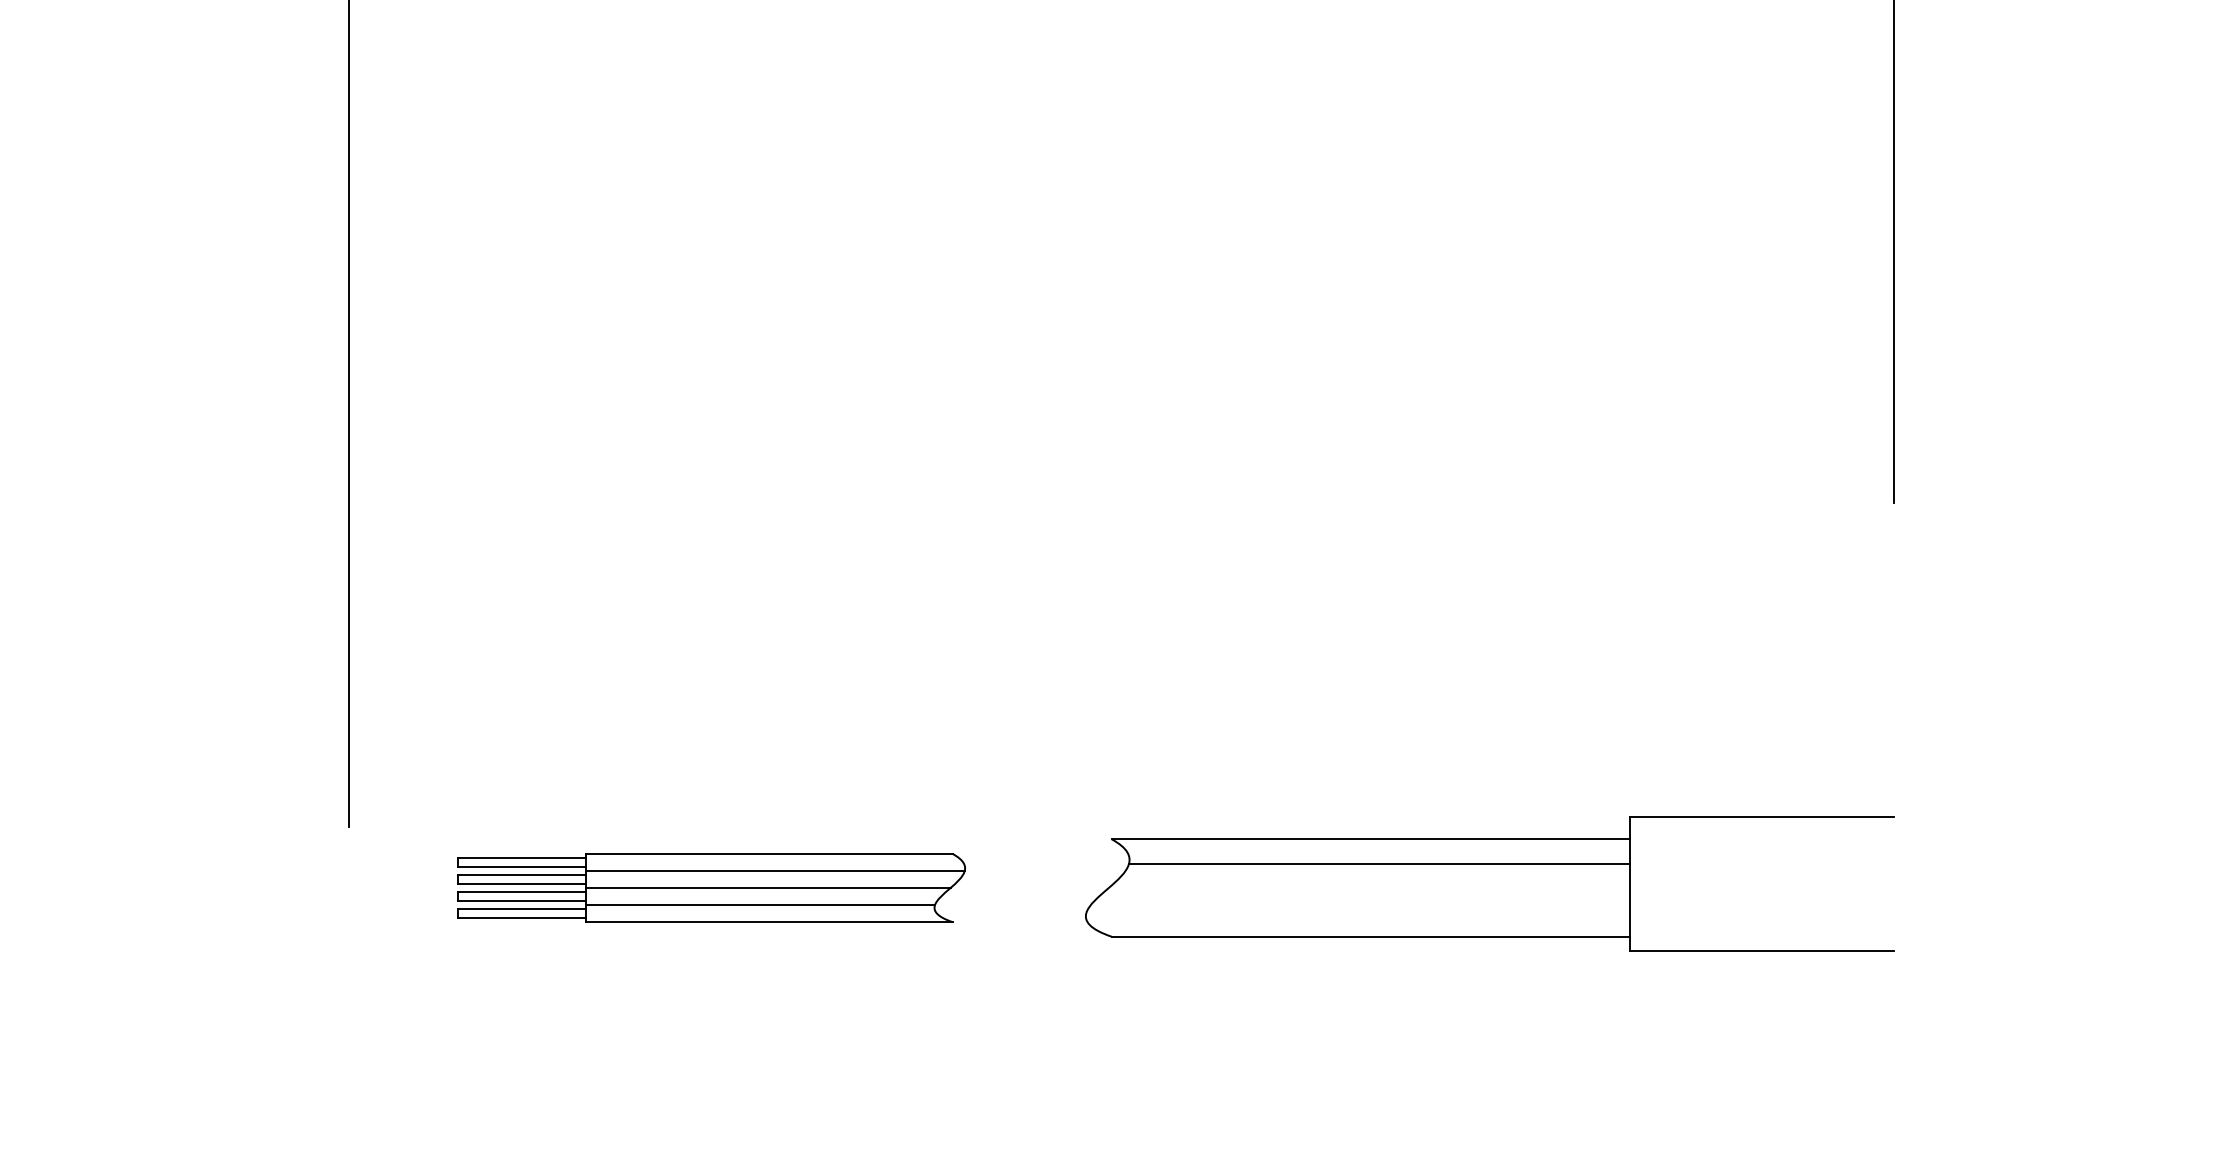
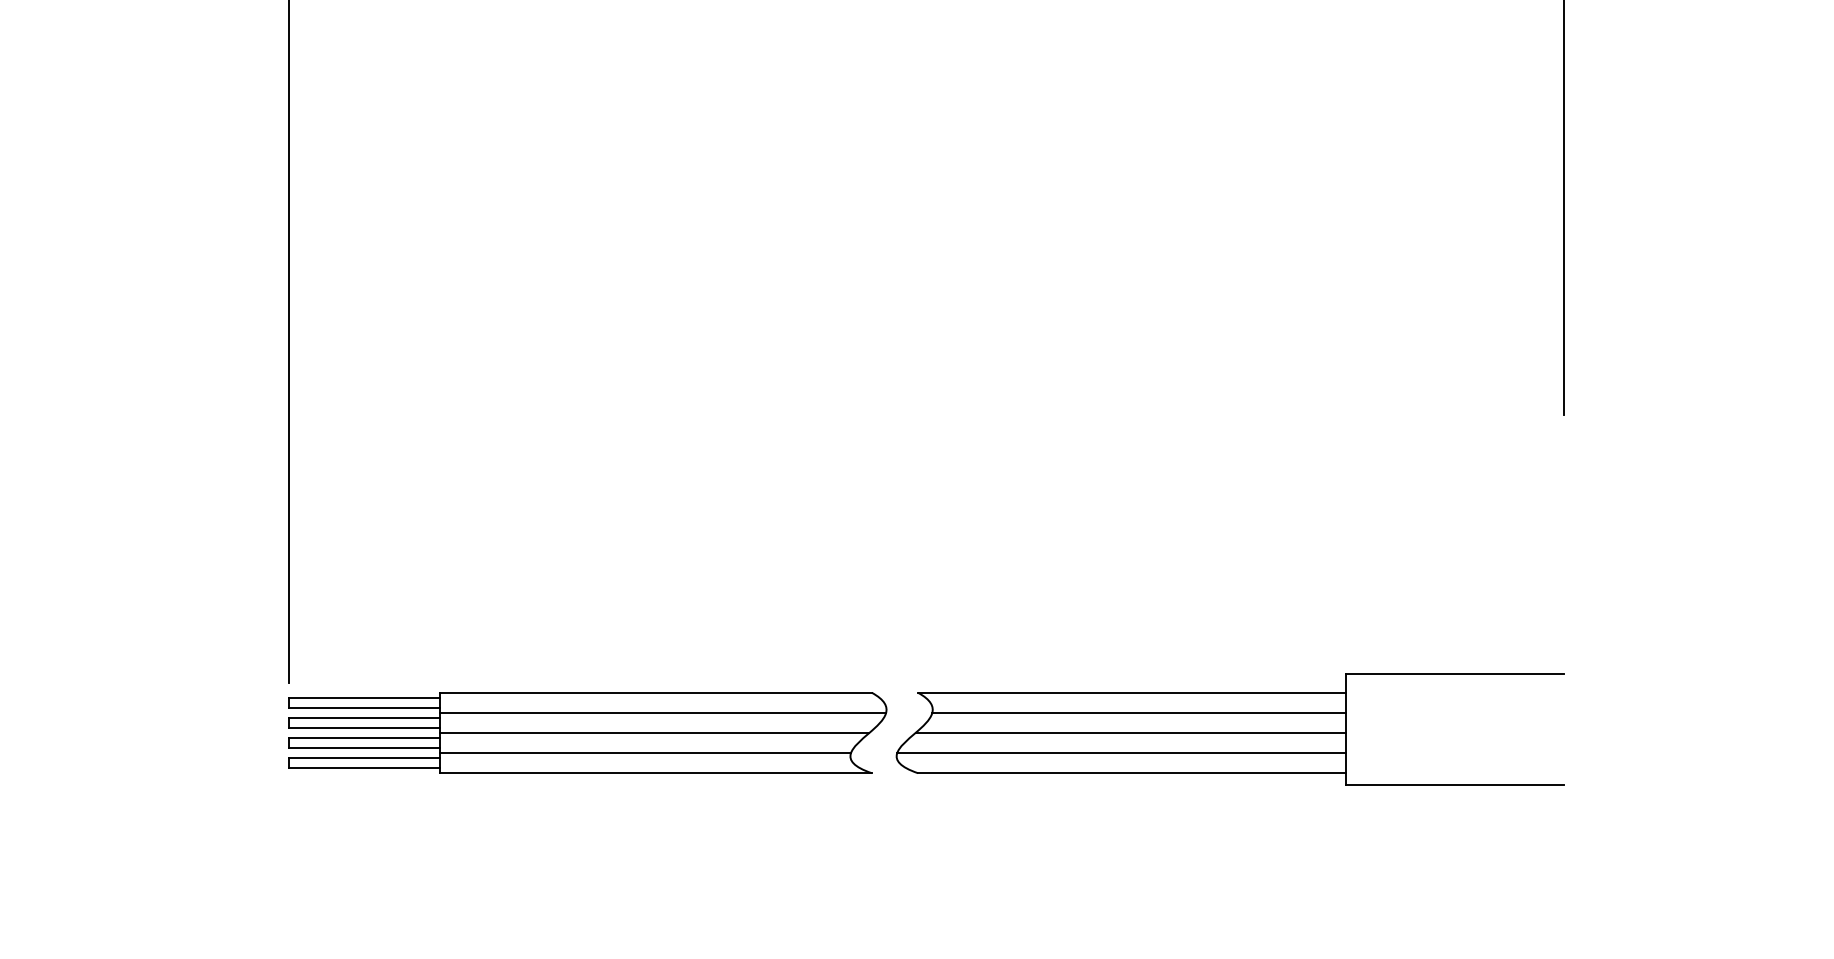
part: (711, 887) -> (587, 732), size x1.43
line: (1369, 888) -> (1130, 733), added
line: (1358, 912) -> (1121, 753), added

